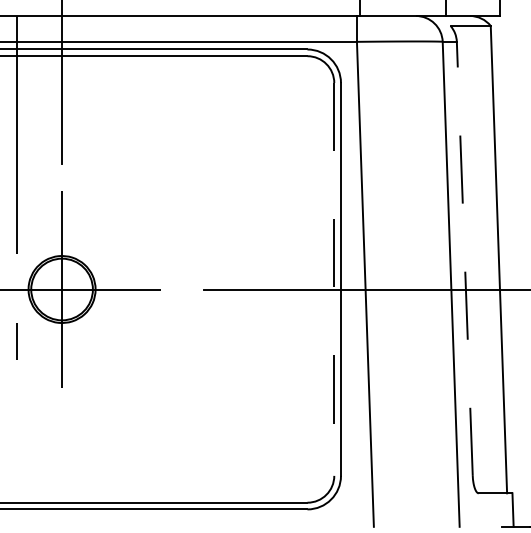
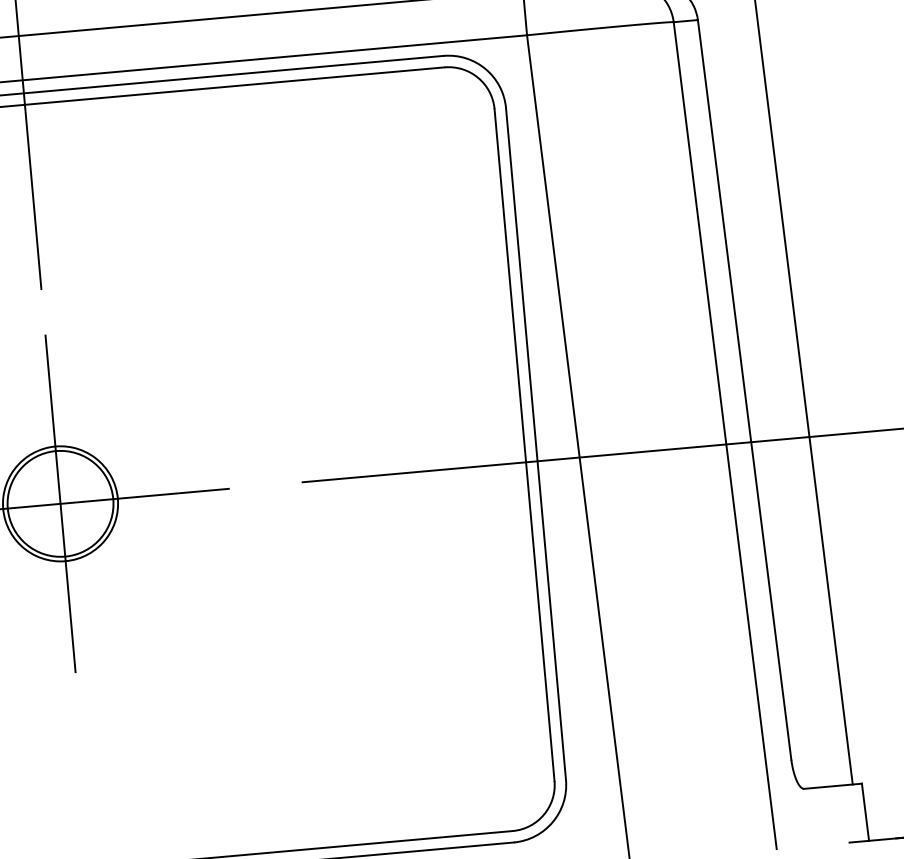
line: (464, 258) -> (744, 389), dashed -> solid
line: (334, 279) -> (524, 445), dashed -> solid

